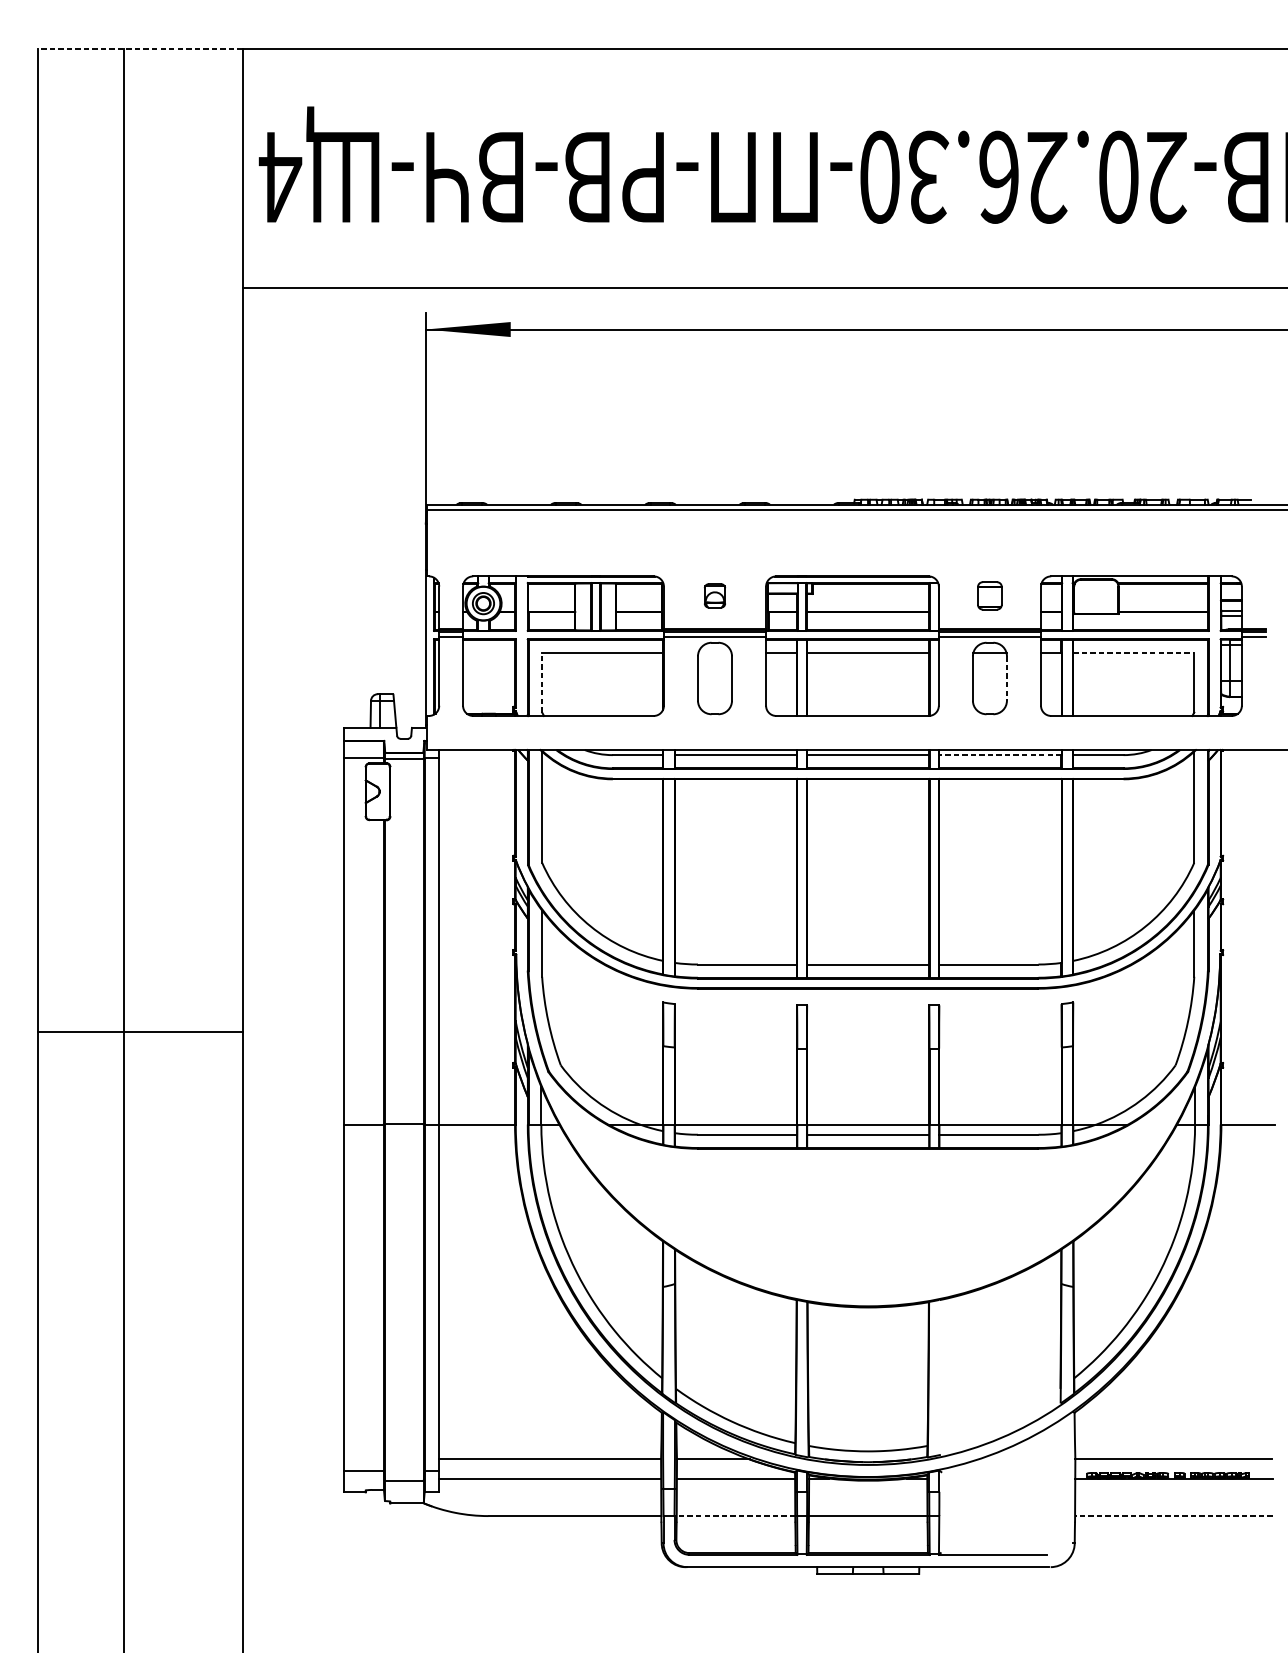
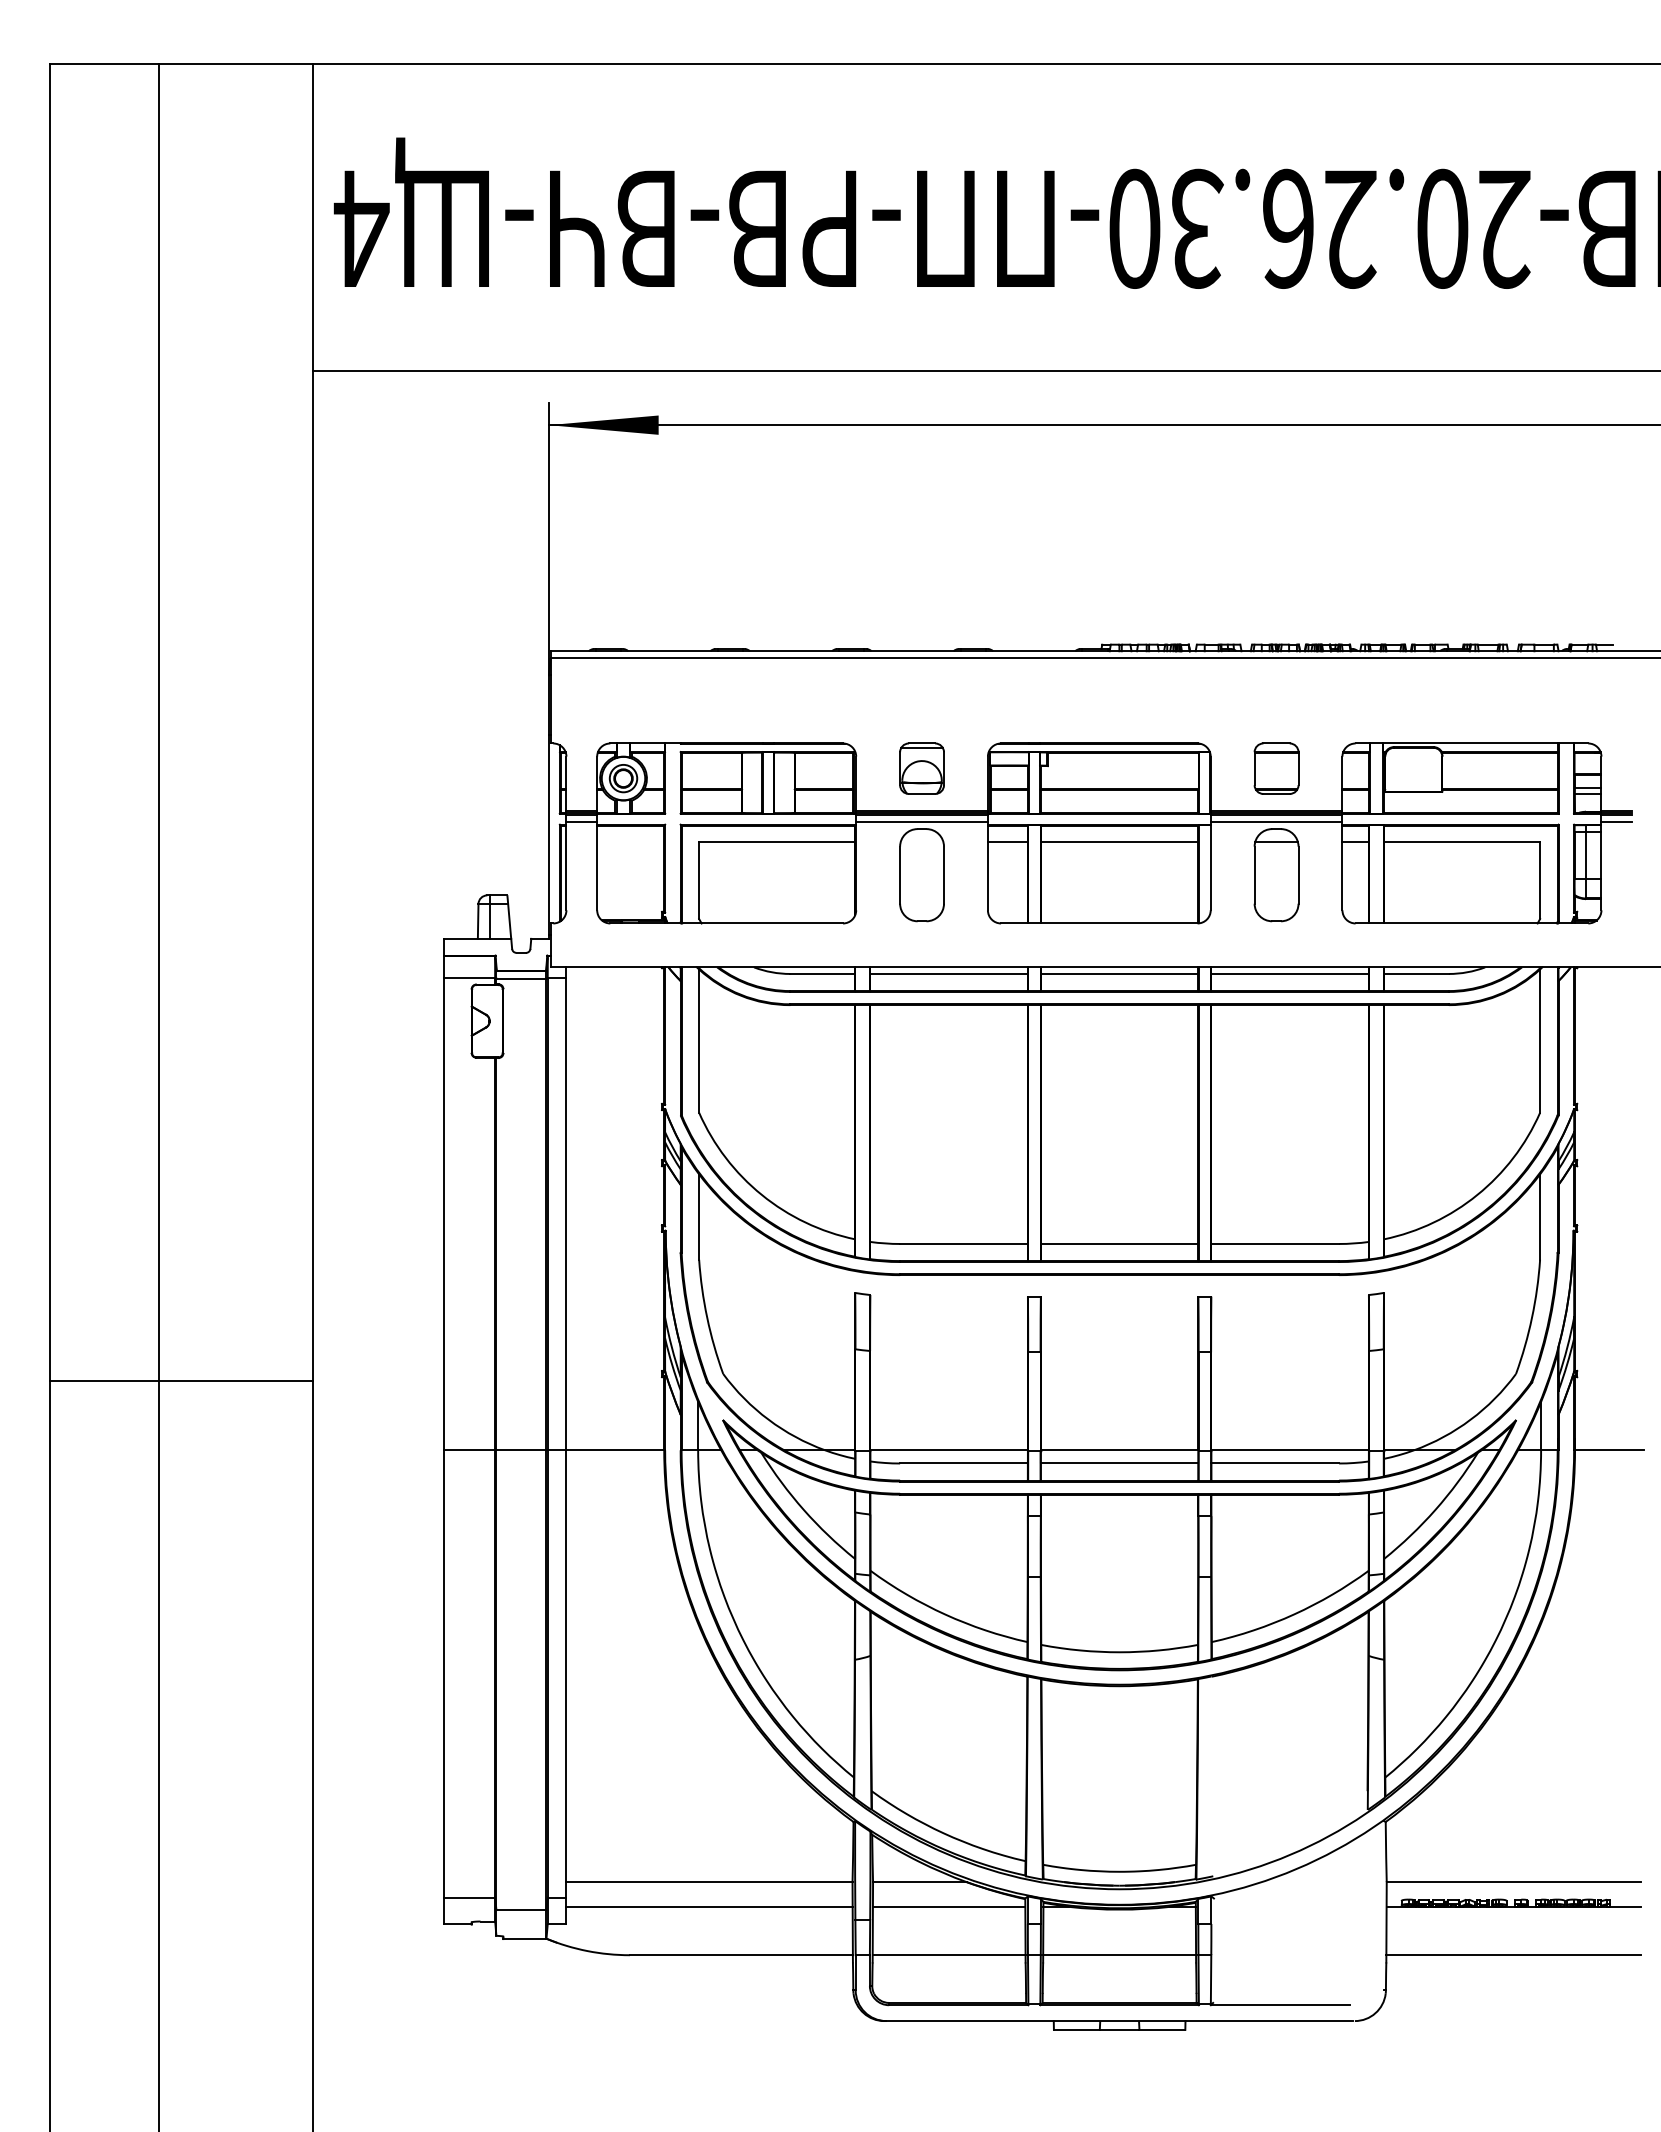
line: (140, 49) -> (181, 63), dashed -> solid
part: (714, 595) -> (921, 768), size x1.67
part: (989, 595) -> (1276, 768), size x1.43
line: (1134, 653) -> (1462, 842), dashed -> solid
line: (1006, 678) -> (1298, 875), dashed -> solid
line: (542, 682) -> (699, 880), dashed -> solid
line: (1000, 754) -> (1290, 973), dashed -> solid
line: (140, 1032) -> (181, 1381), moved
part: (868, 1198) -> (1119, 1545), added
line: (735, 1516) -> (948, 1955), dashed -> solid
line: (1173, 1516) -> (1513, 1955), dashed -> solid

